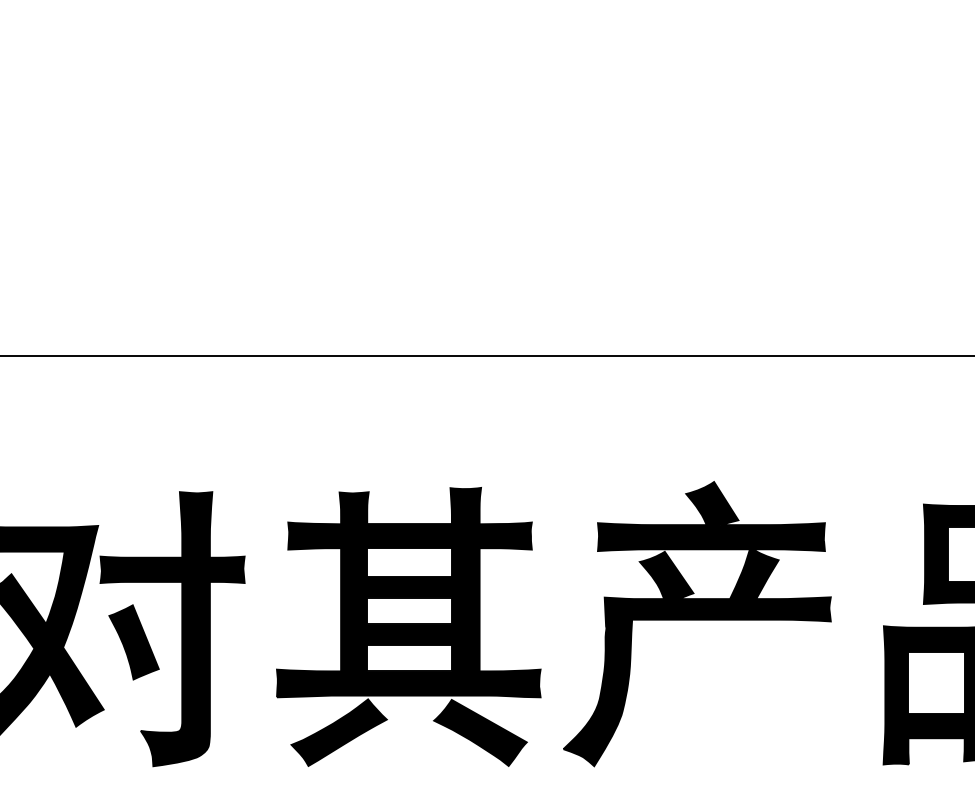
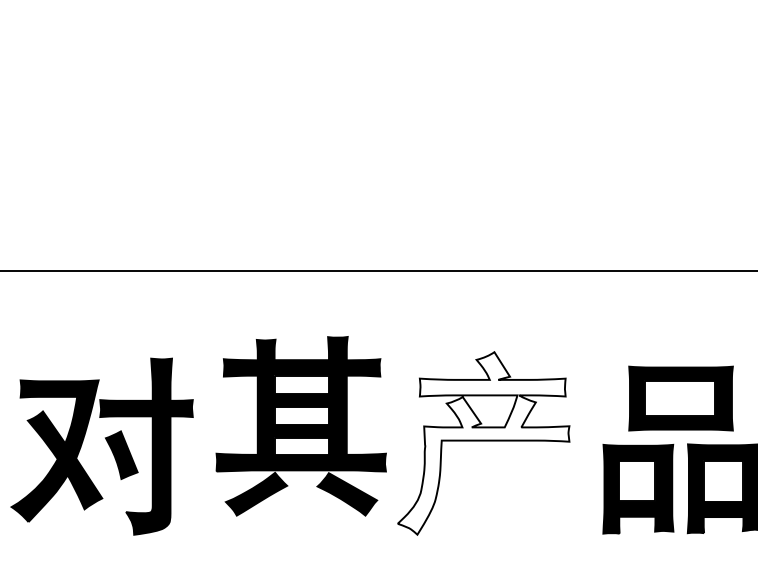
fill: (697, 624) -> (483, 443), removed
part: (407, 627) -> (300, 426), moved

